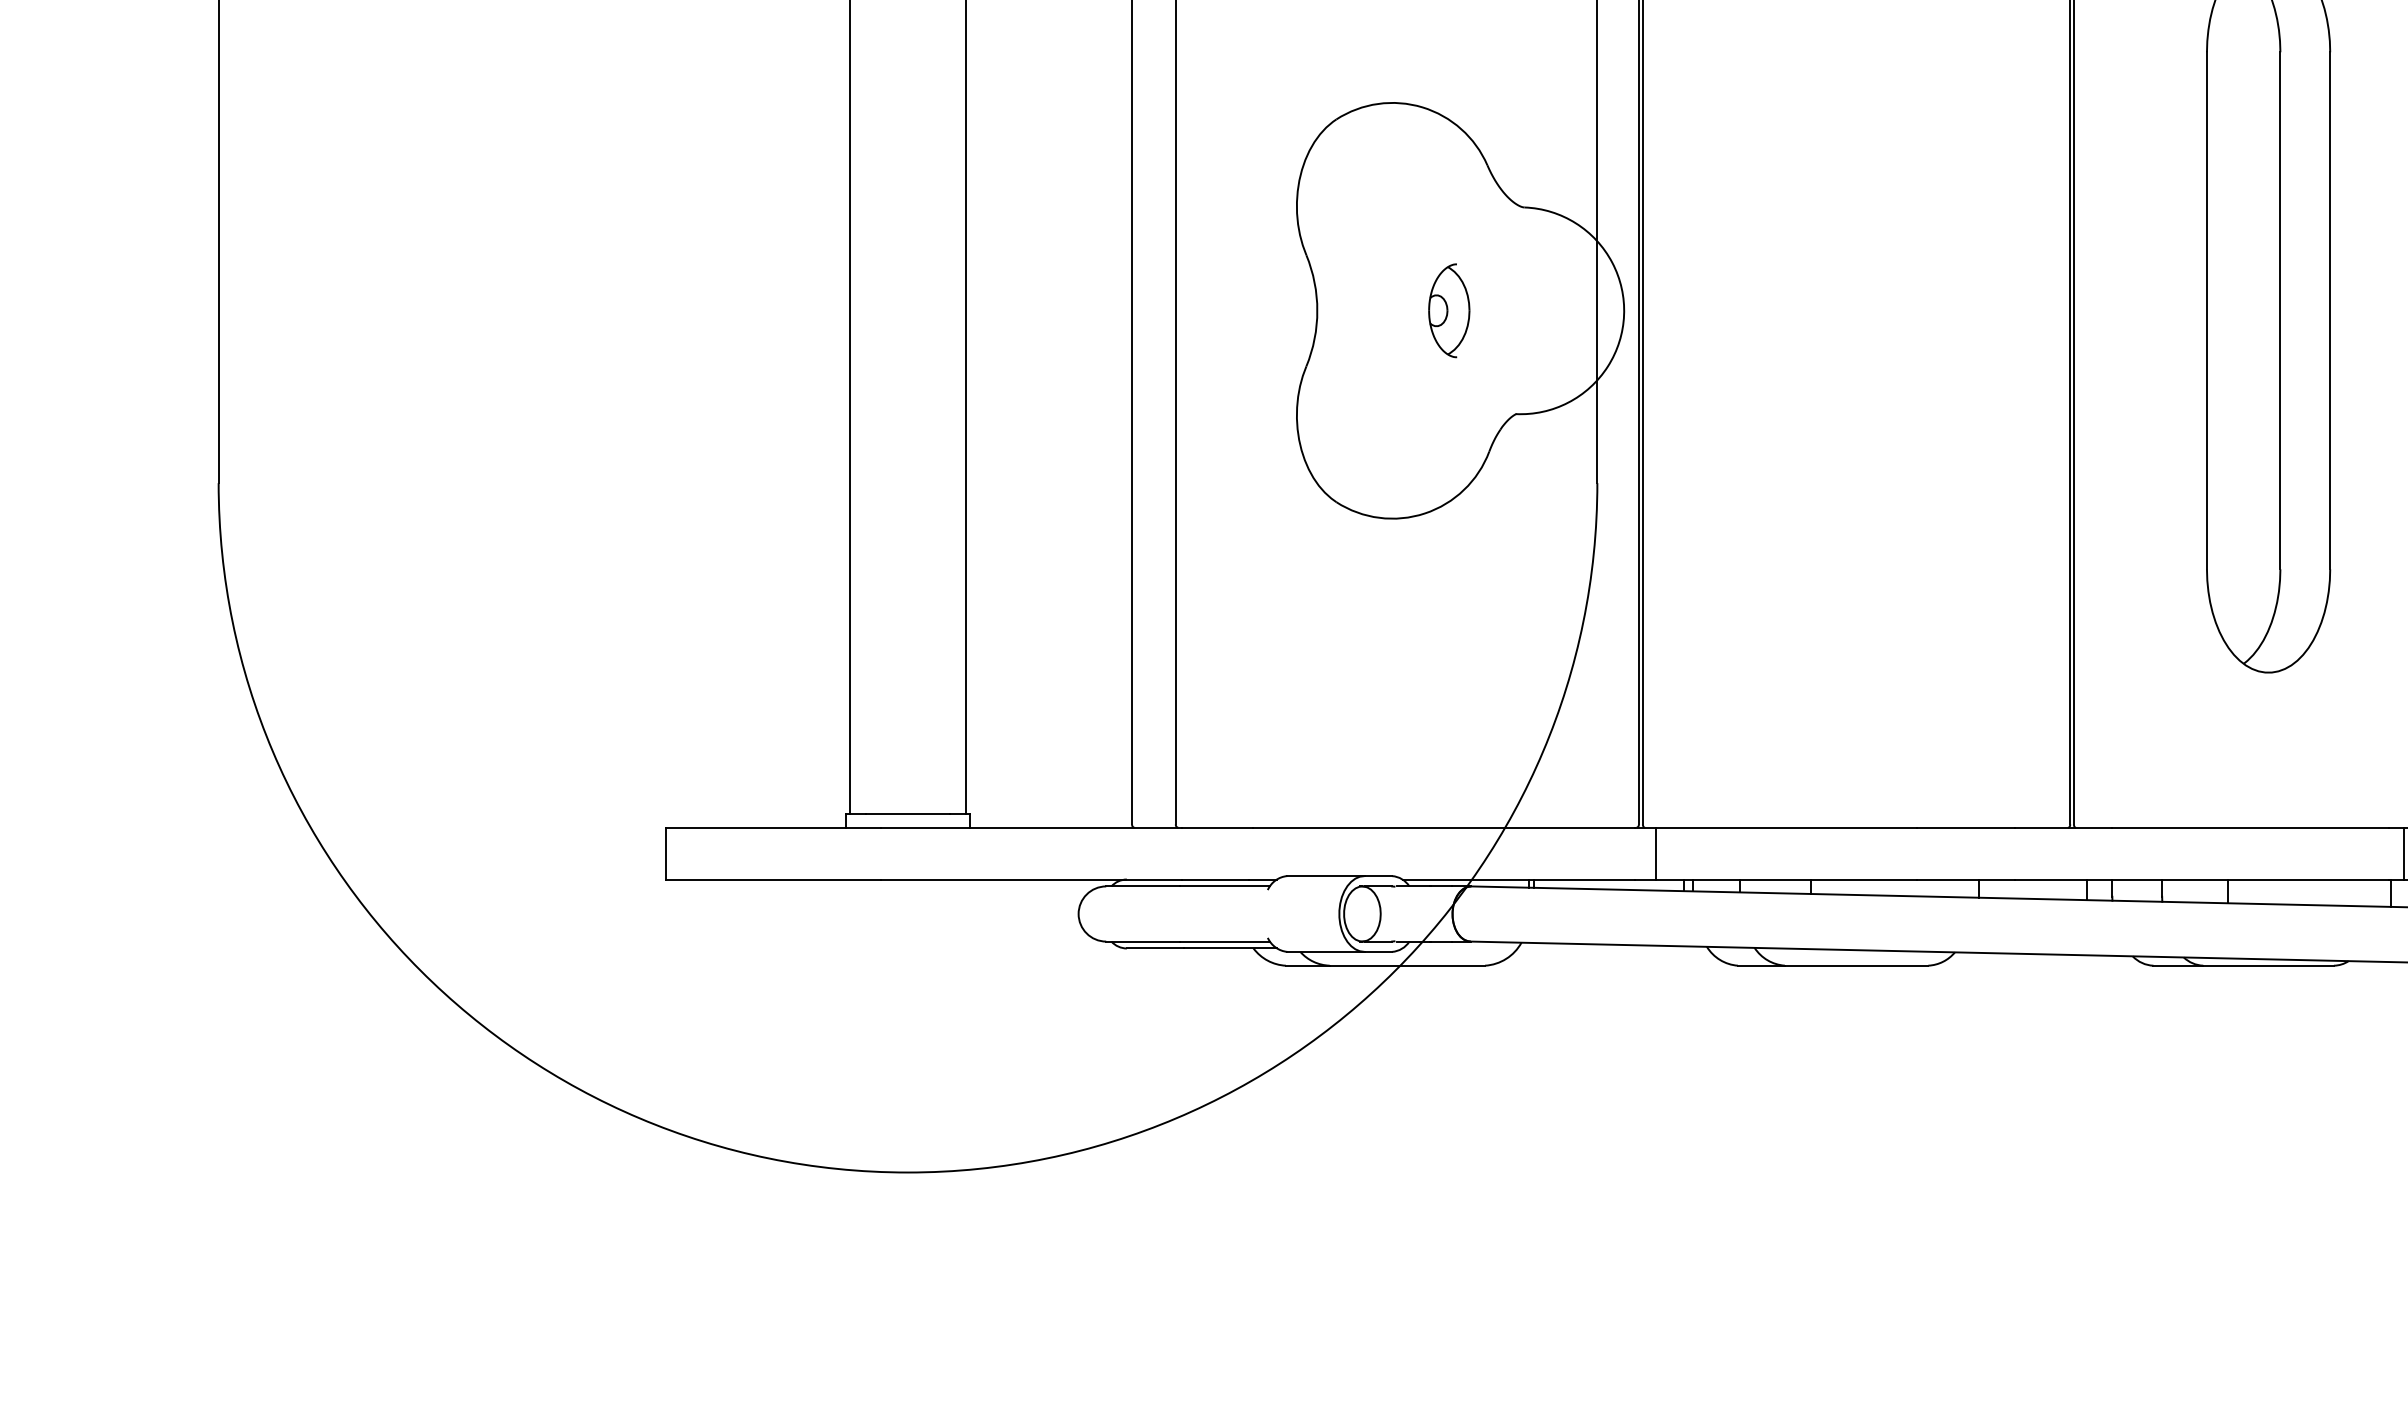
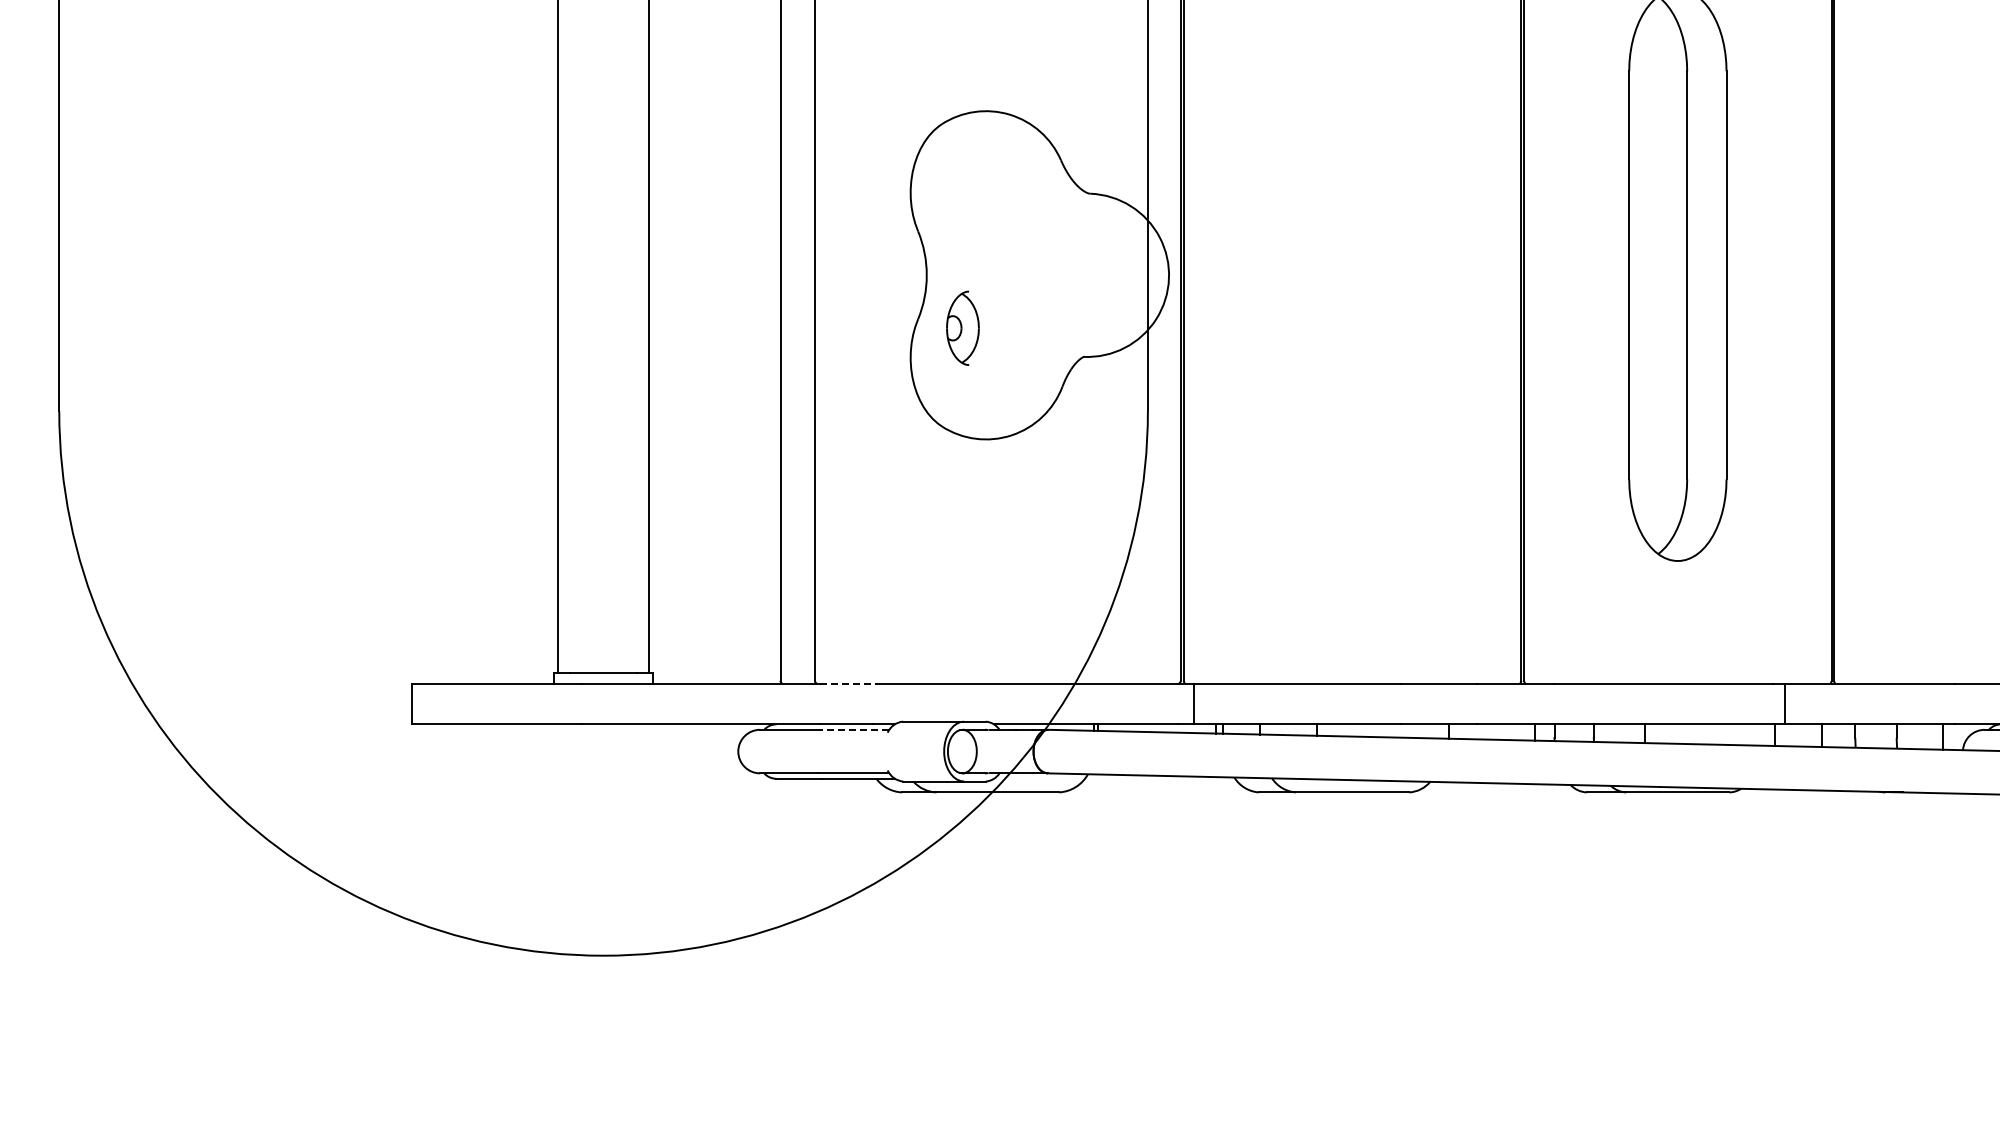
part: (1448, 309) -> (962, 327), moved
line: (1218, 827) -> (848, 683), solid -> dashed
line: (1224, 886) -> (853, 729), solid -> dashed

